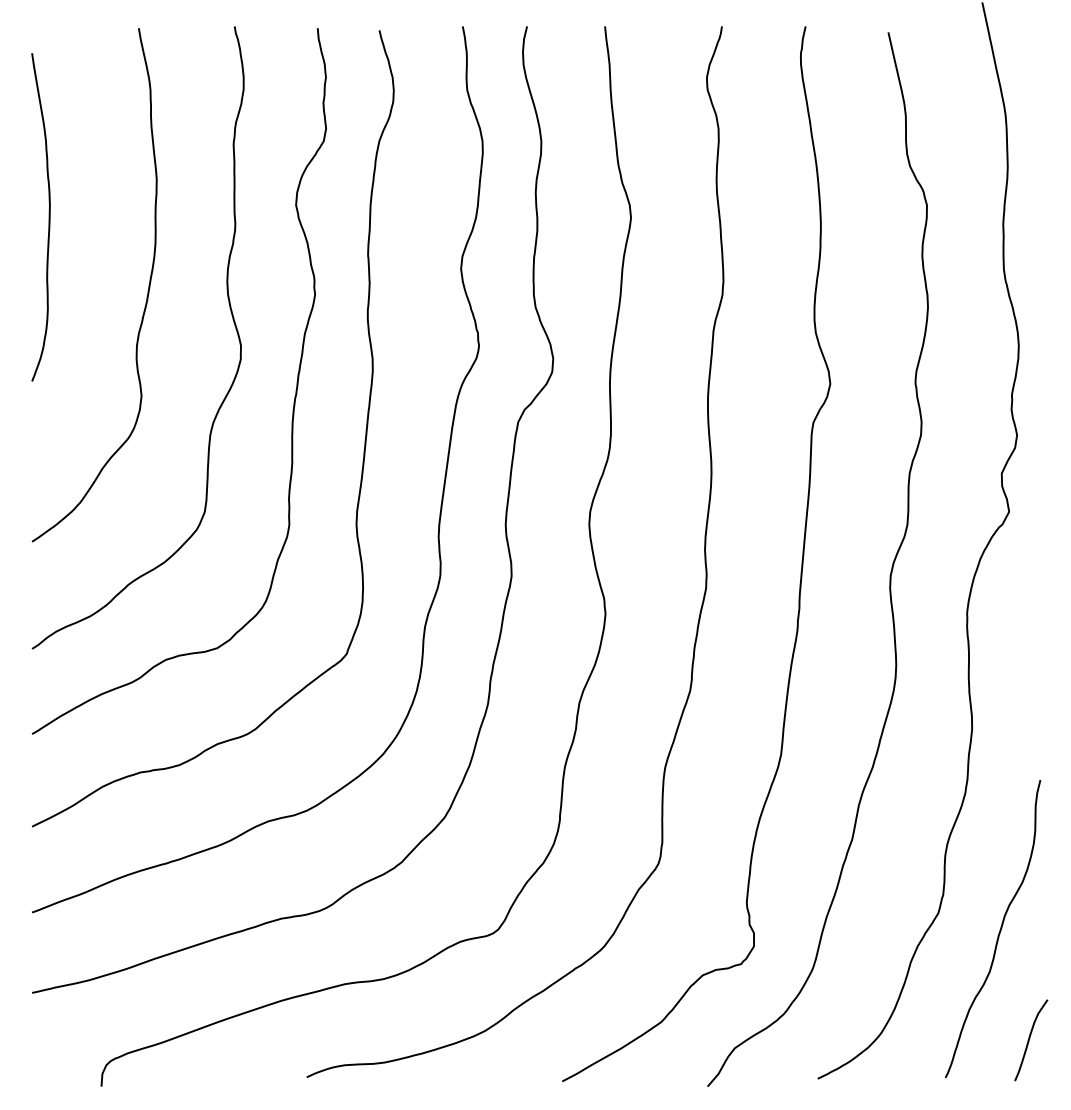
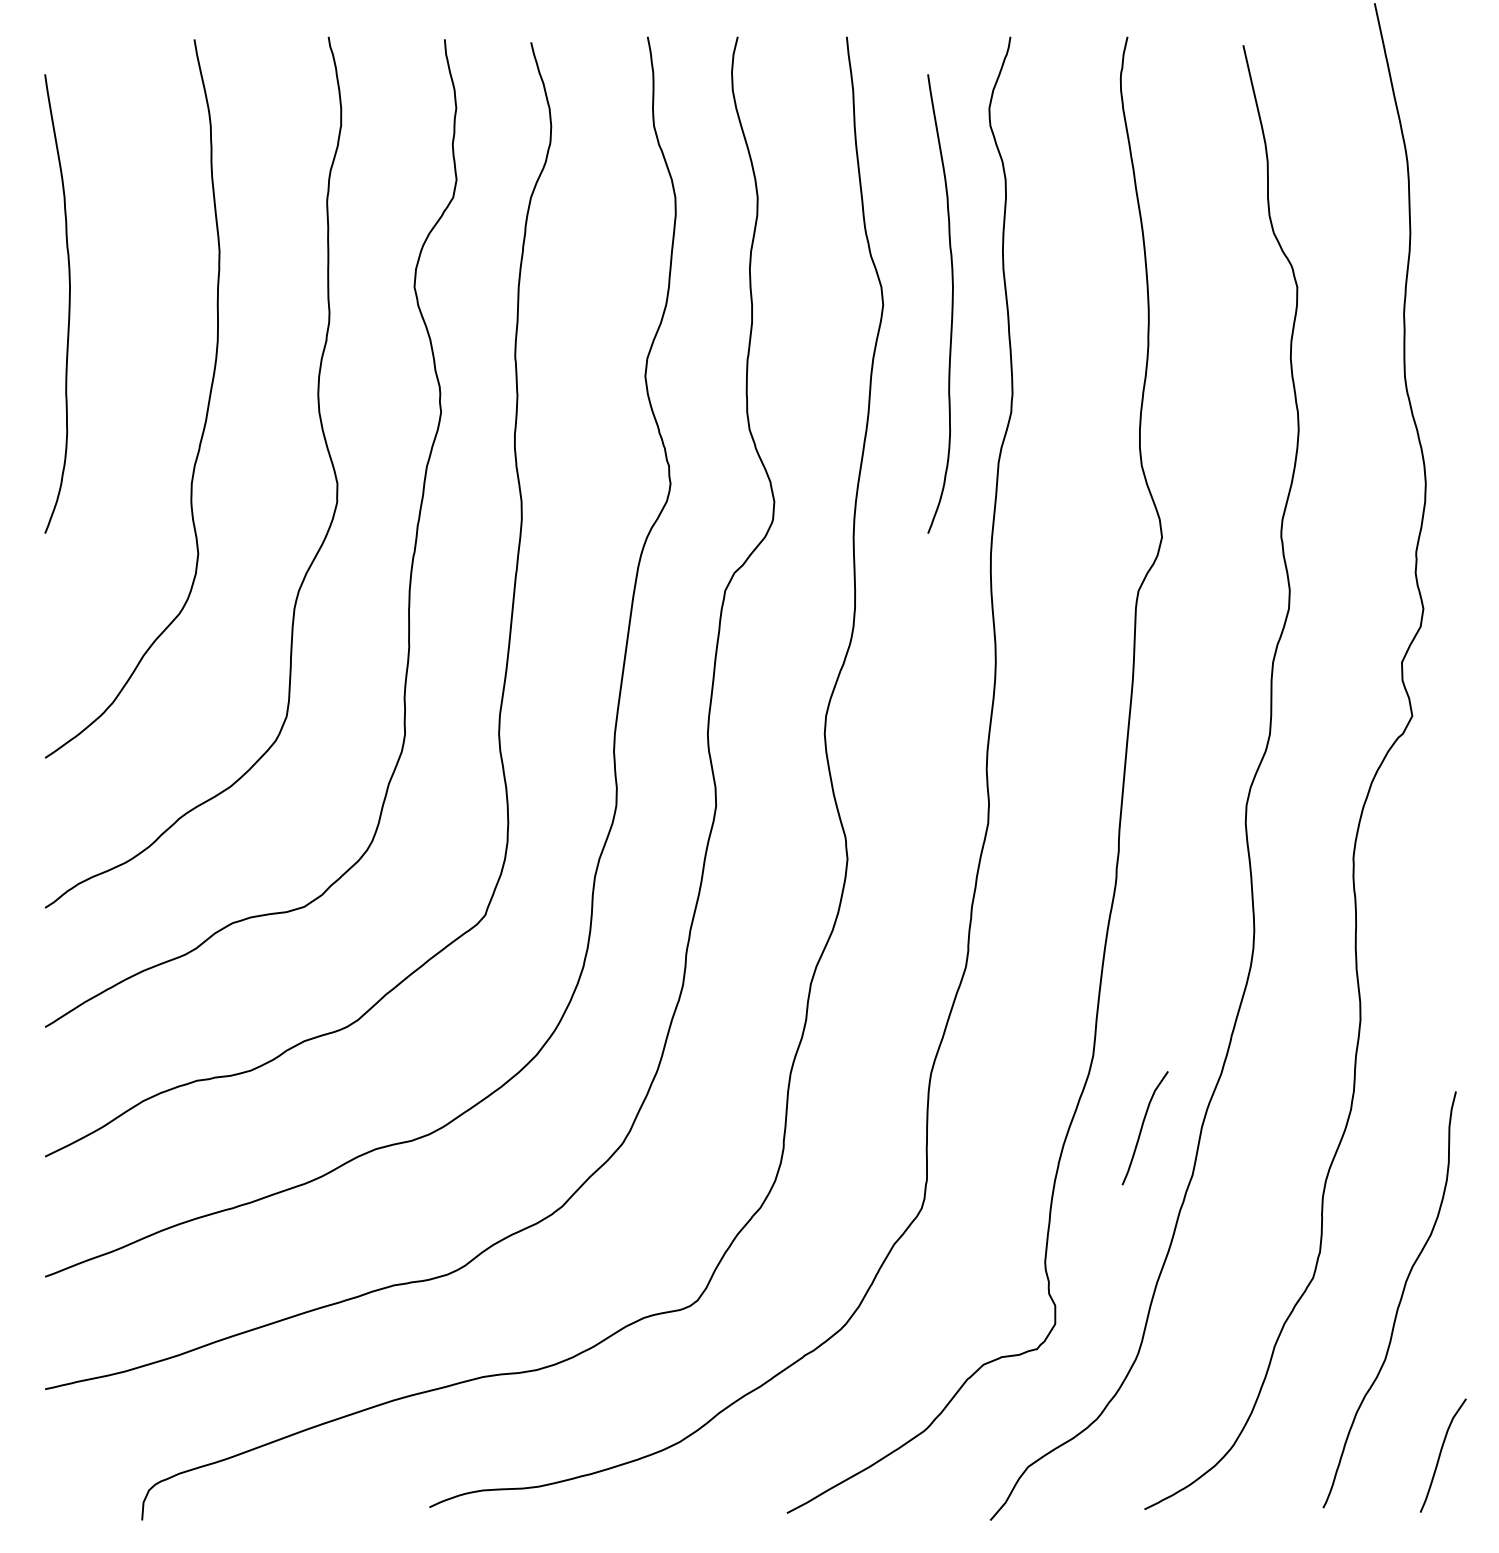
curve: (679, 217) -> (950, 304), added
curve: (816, 806) -> (1142, 1128), added

